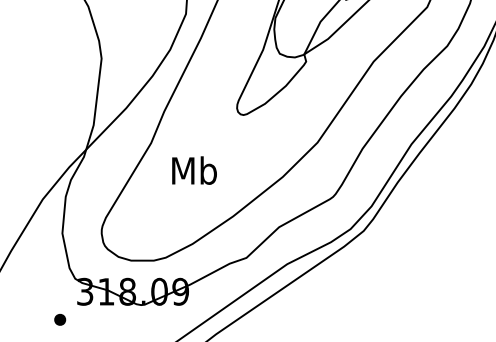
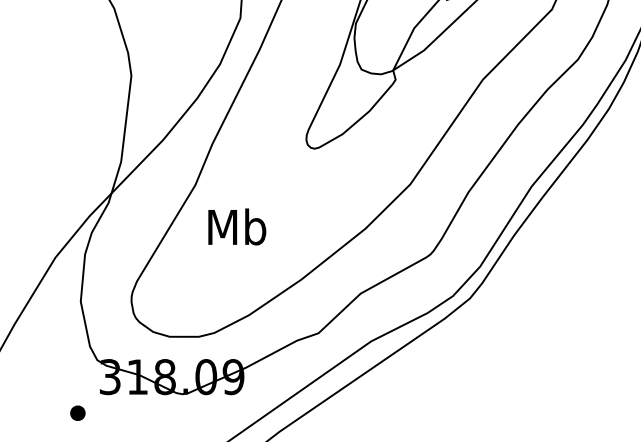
text: (194, 170) -> (237, 226), moved

